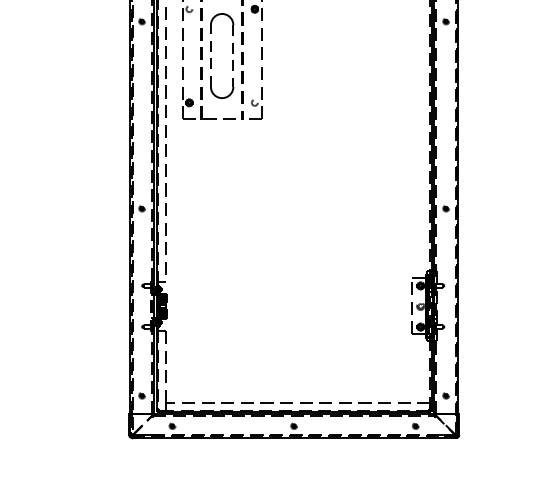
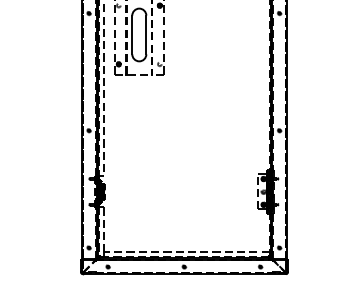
line: (211, 55) -> (132, 34), dashed -> solid
line: (233, 56) -> (146, 35), dashed -> solid

